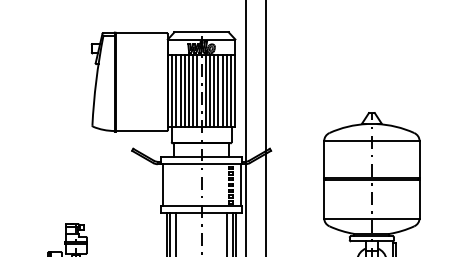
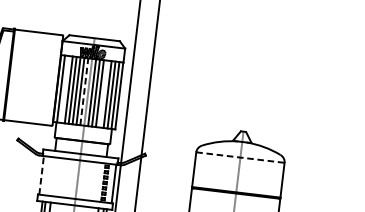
line: (176, 90) -> (64, 89), removed
line: (197, 90) -> (84, 91), solid -> dashed
line: (218, 90) -> (103, 93), removed
line: (371, 140) -> (240, 157), solid -> dashed
line: (162, 185) -> (41, 175), solid -> dashed

